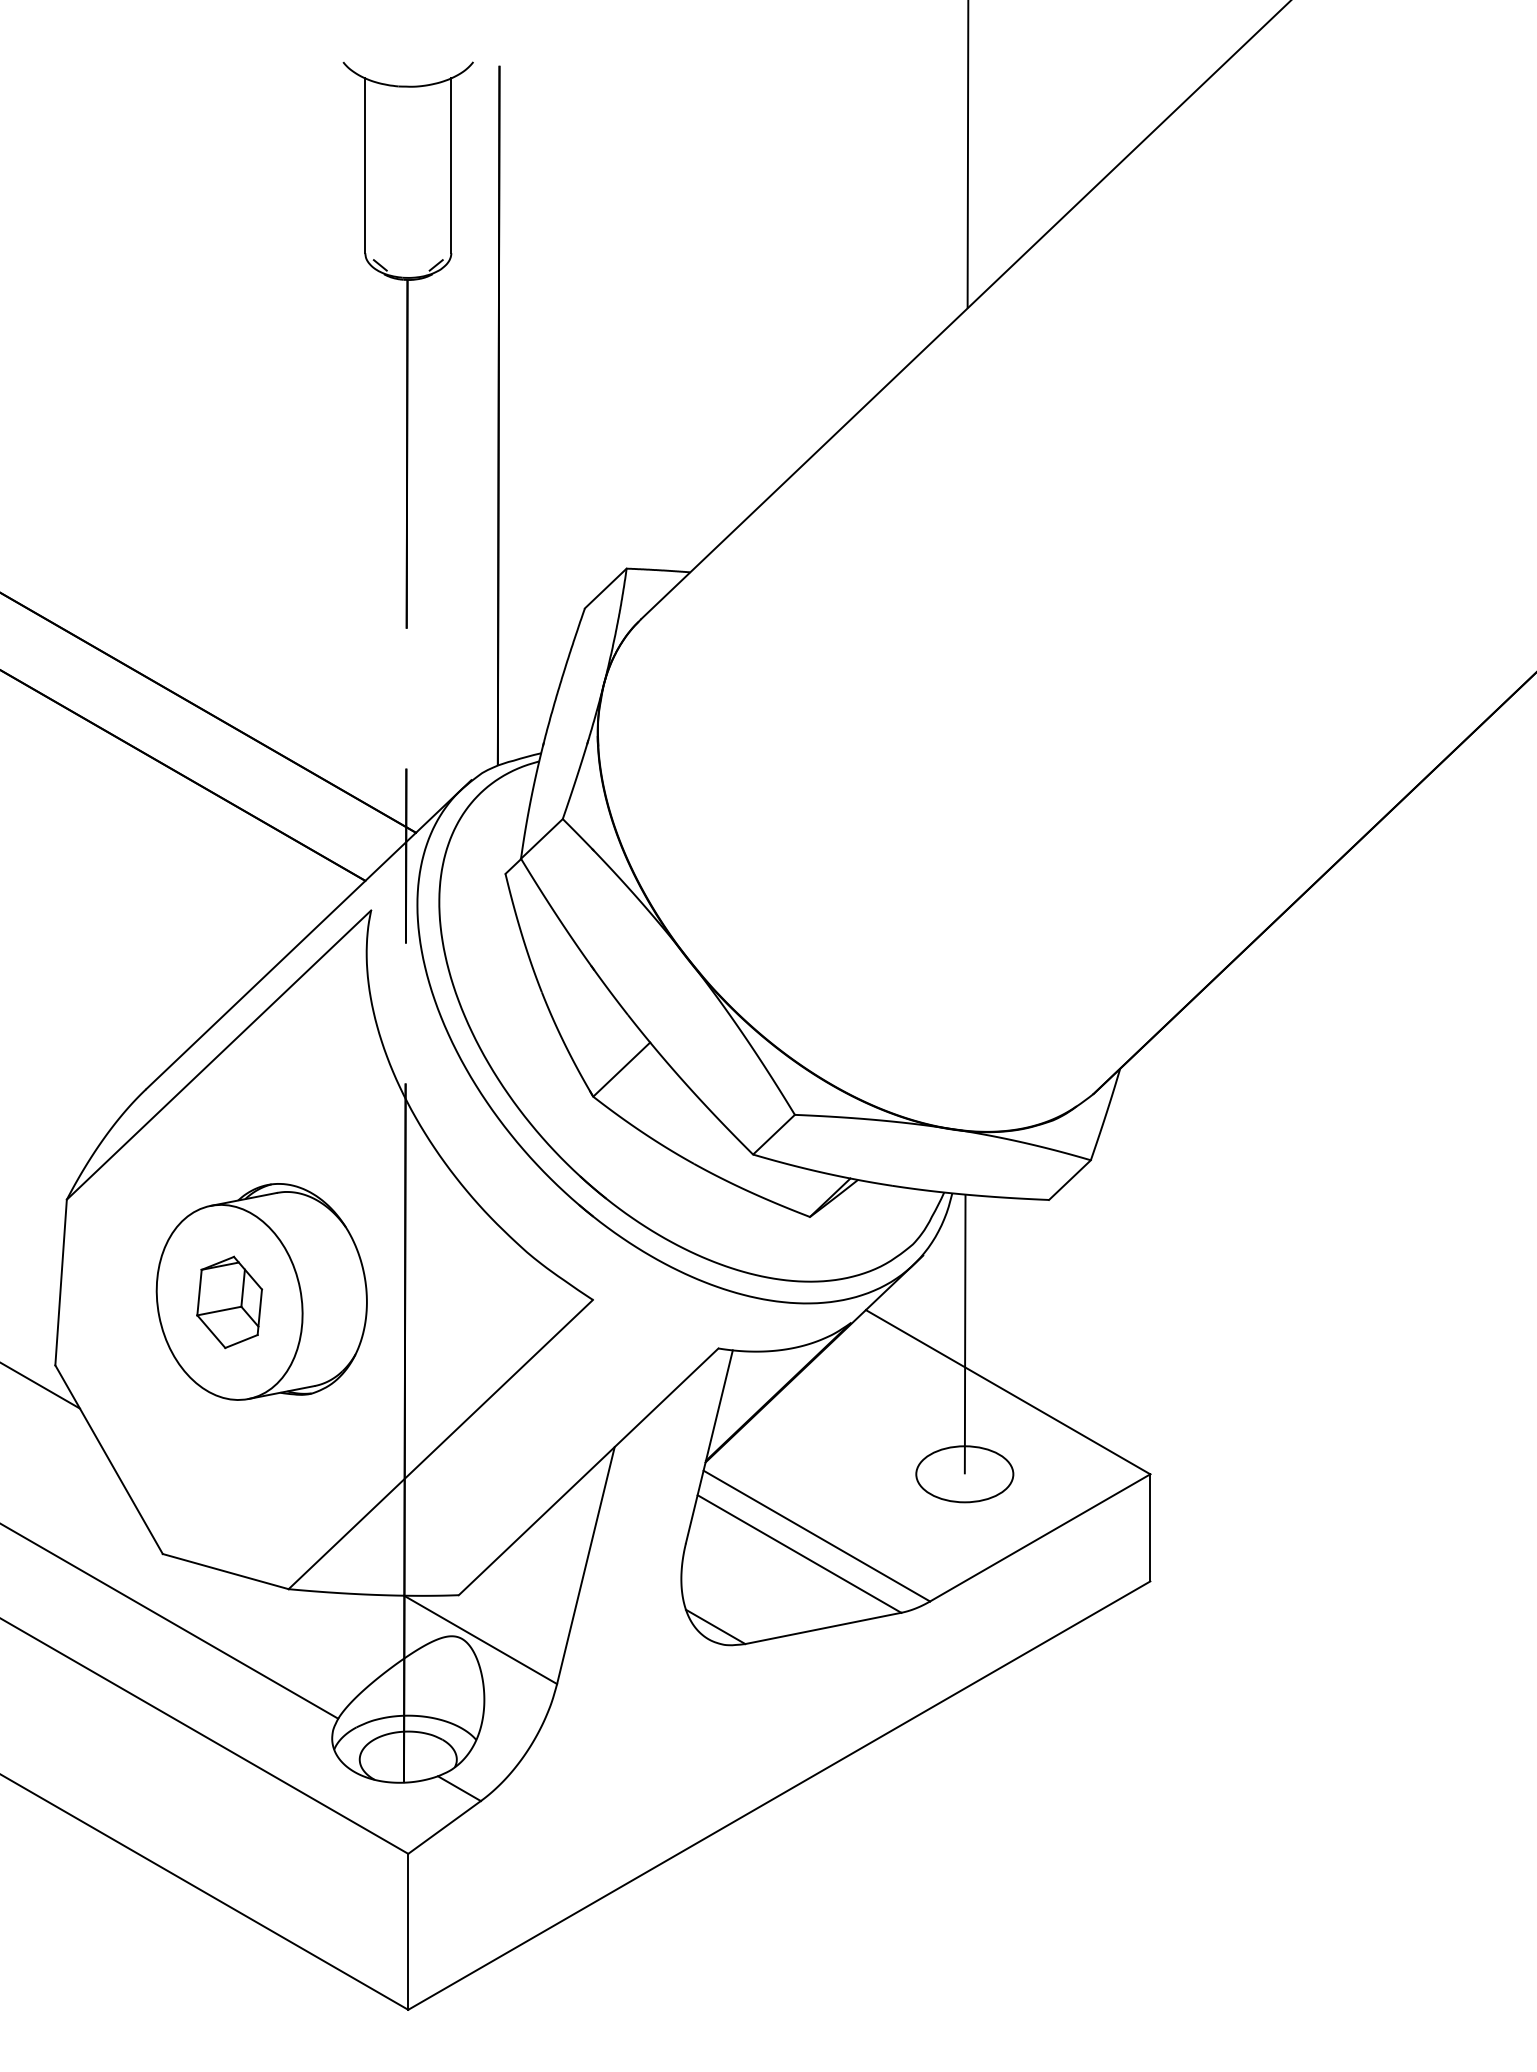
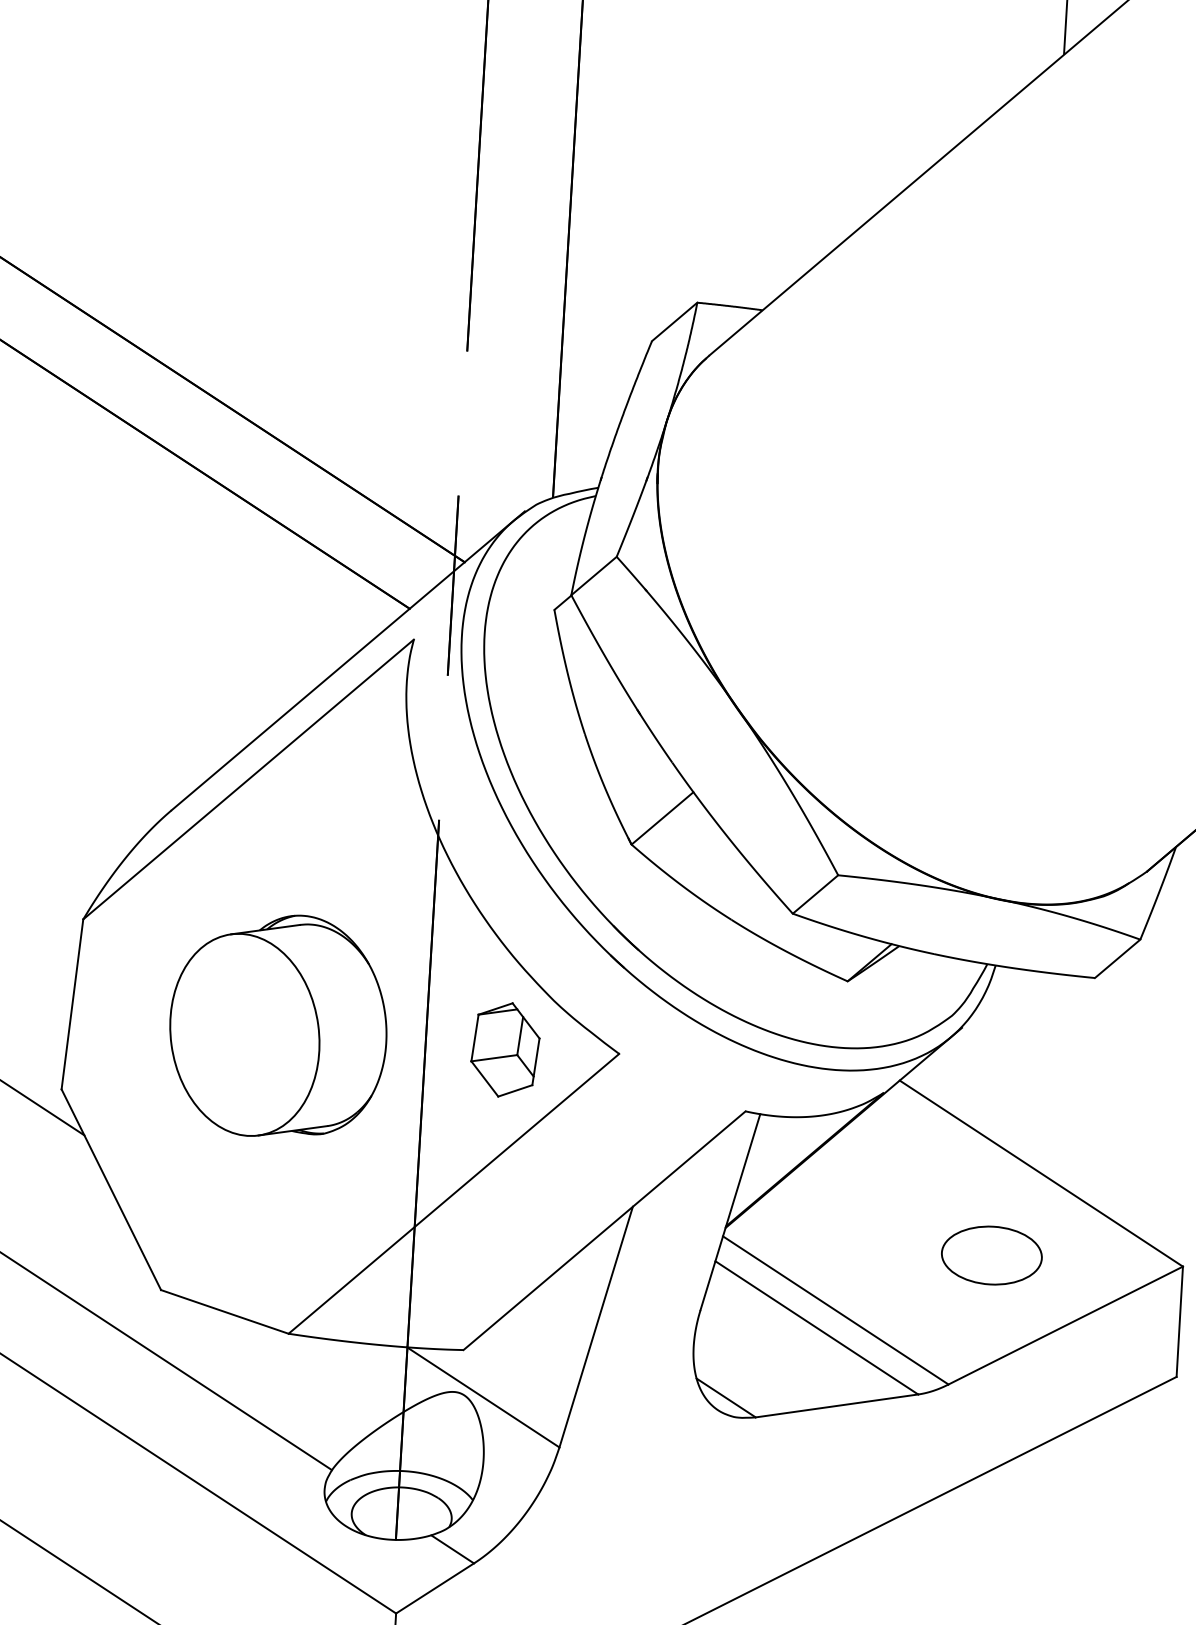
part: (229, 1302) -> (505, 1049), moved
line: (964, 1334) -> (999, 1111), removed

